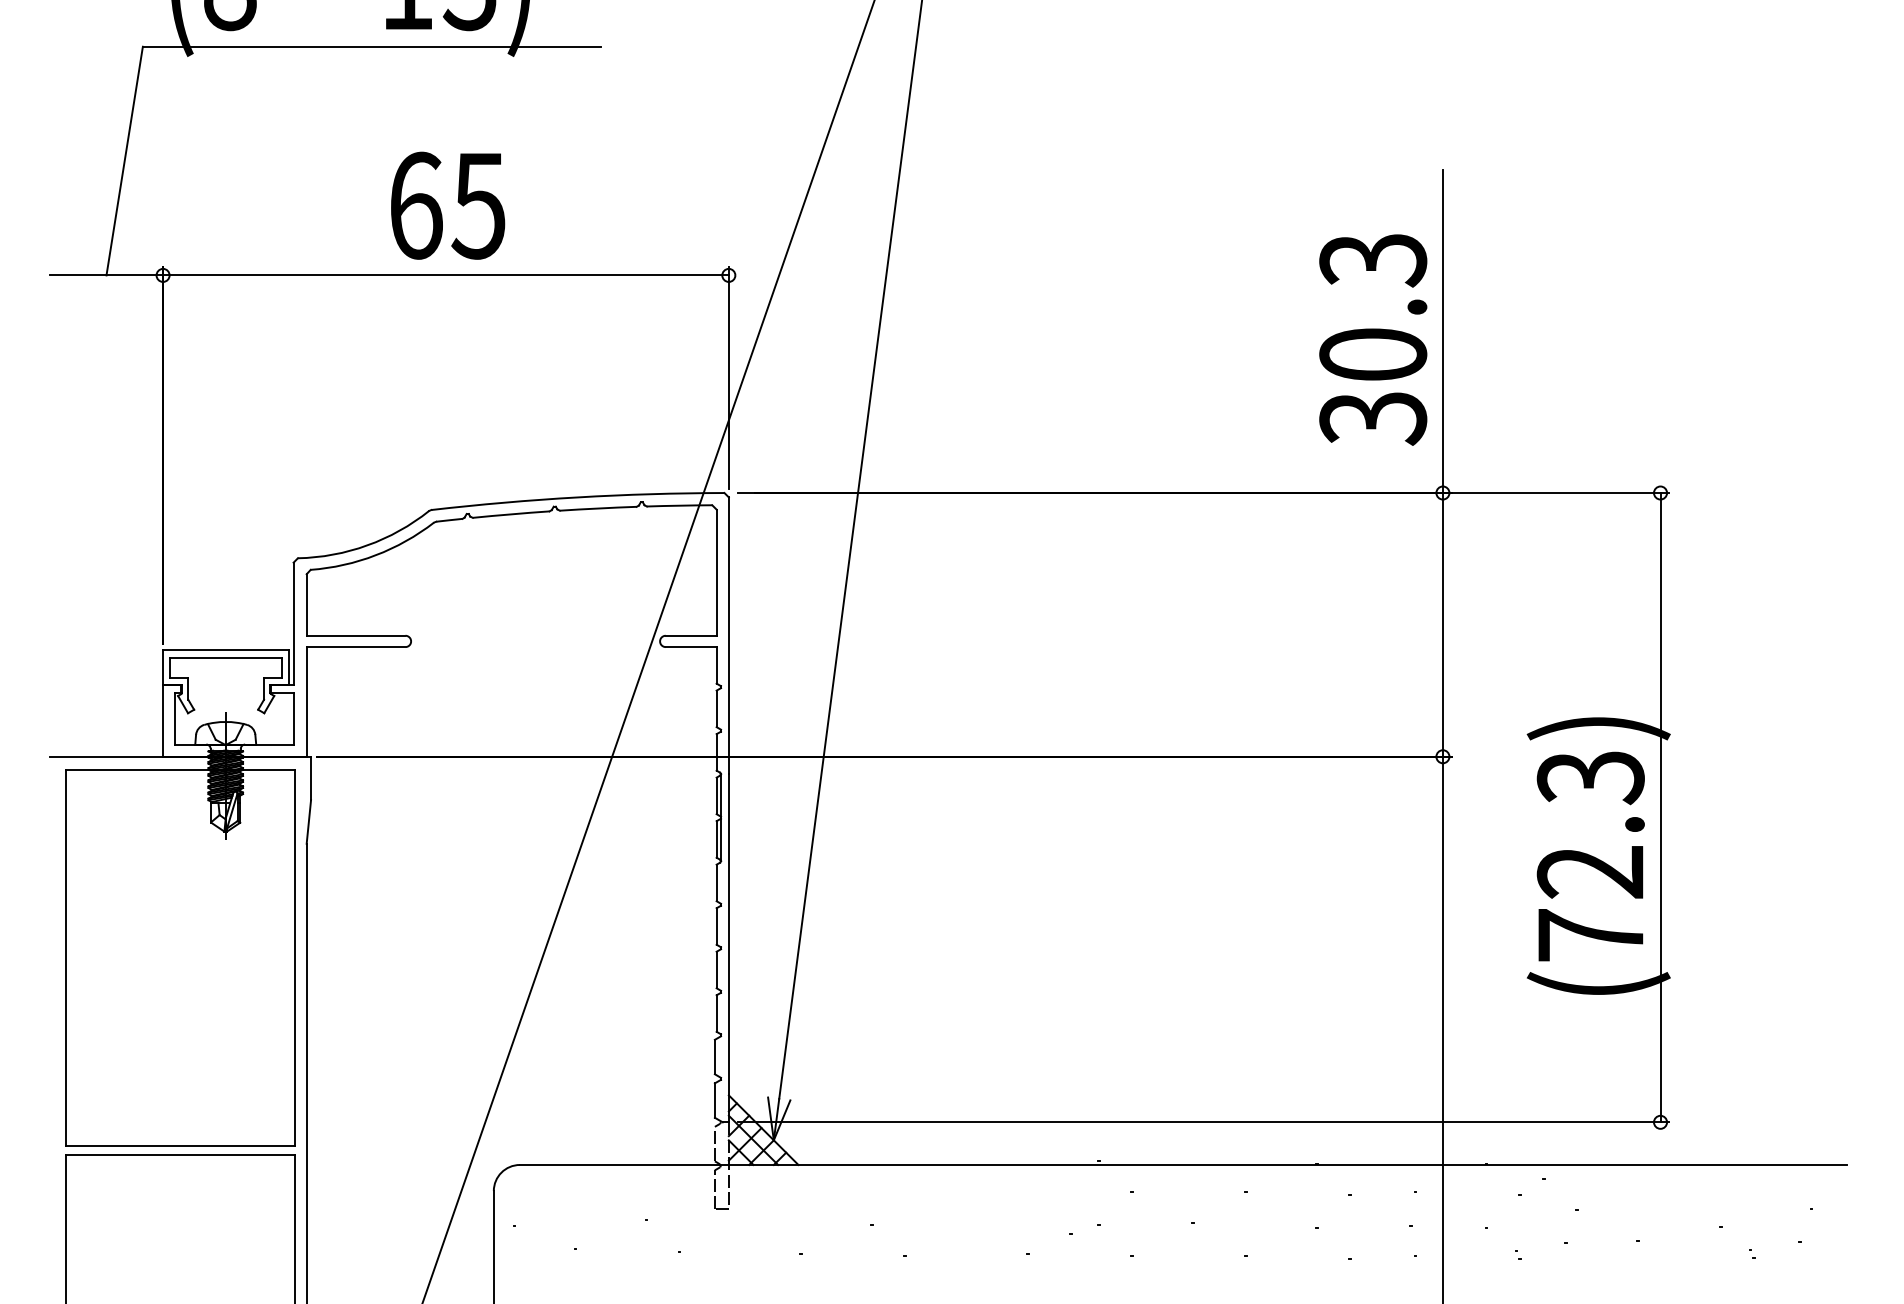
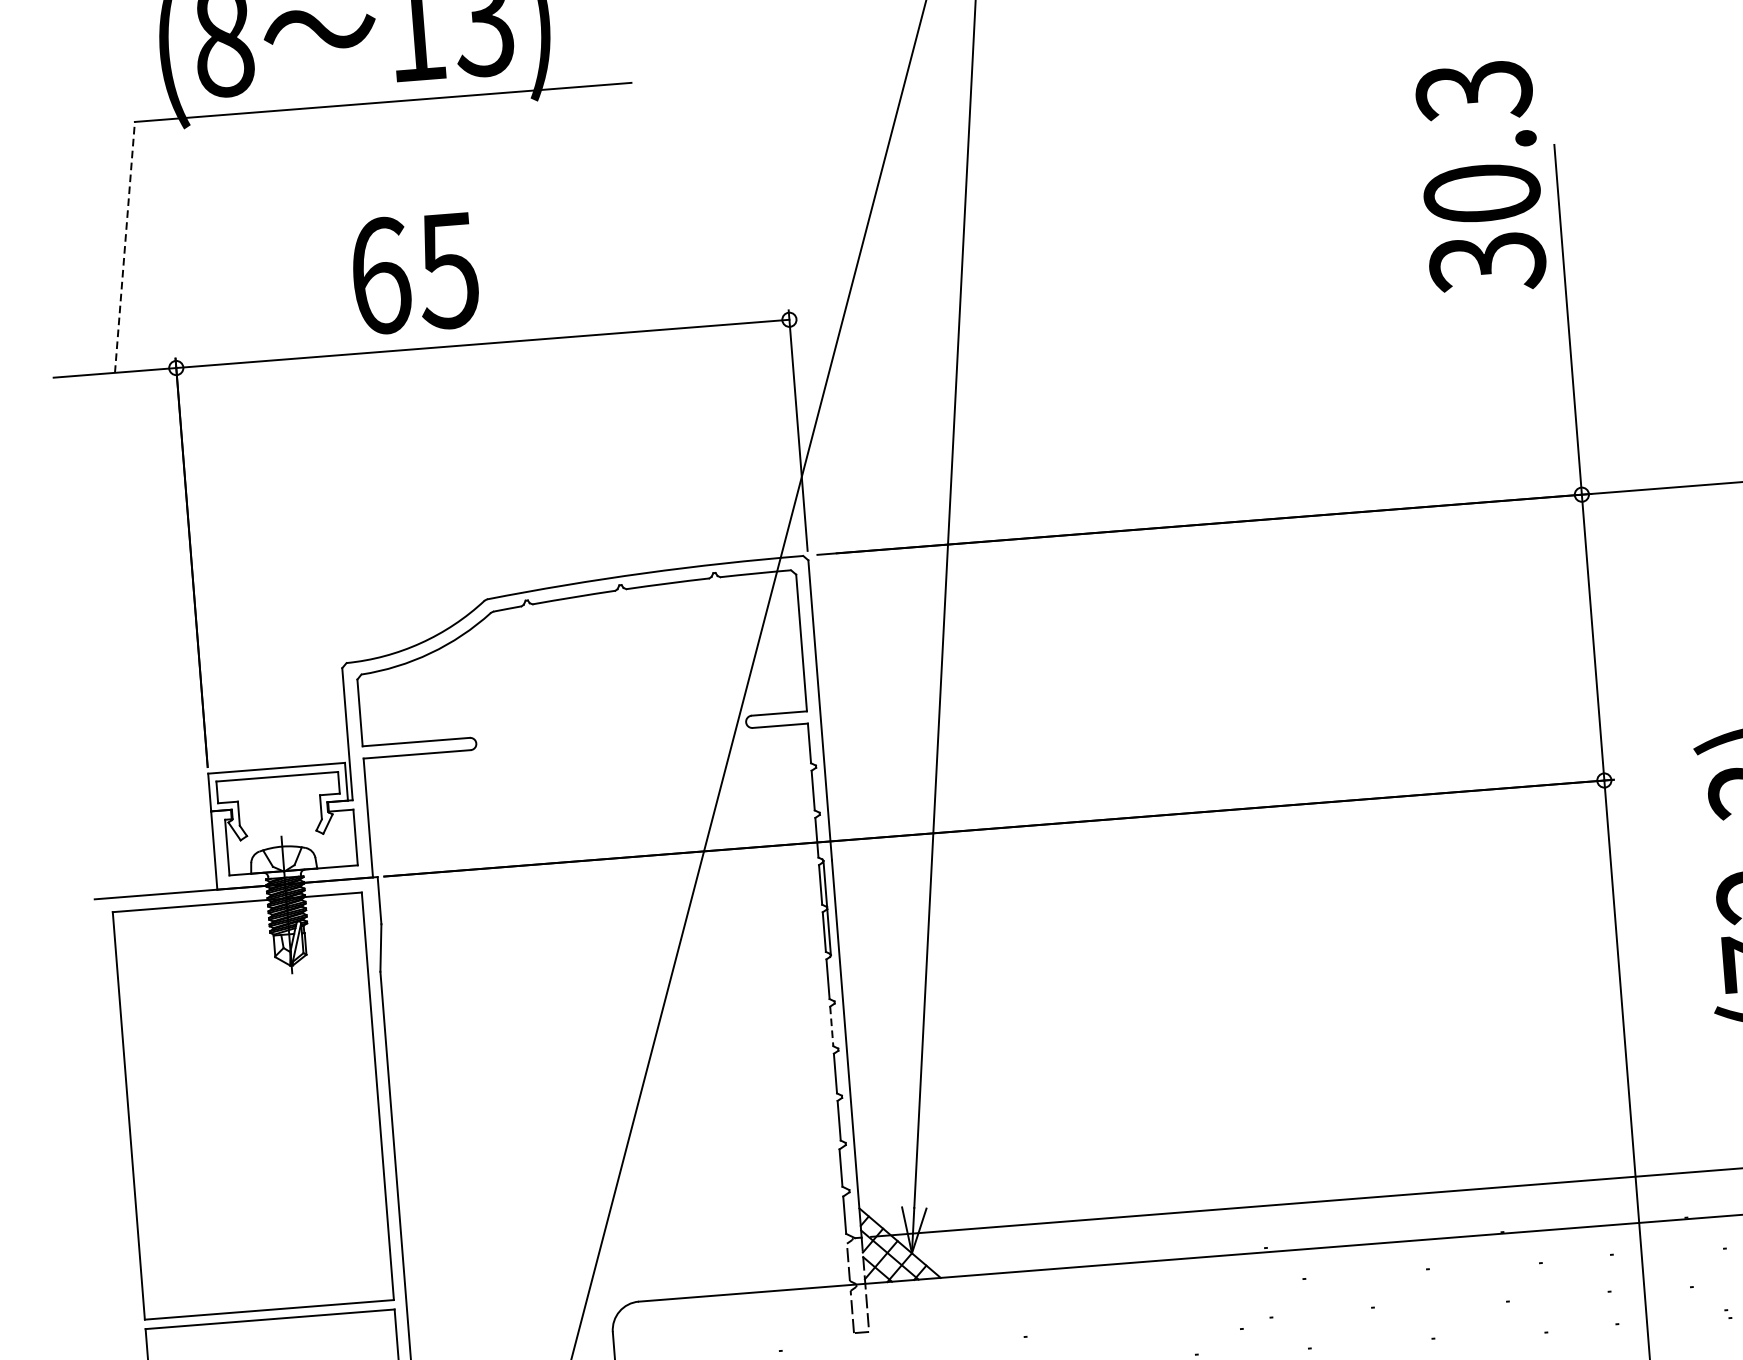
line: (124, 161) -> (124, 247), solid -> dashed
text: (448, 205) -> (415, 272), moved
text: (1373, 339) -> (1481, 177), moved
line: (716, 926) -> (831, 1026), solid -> dashed

